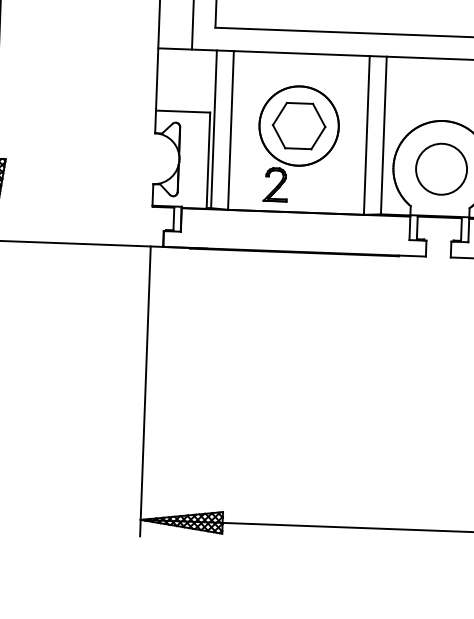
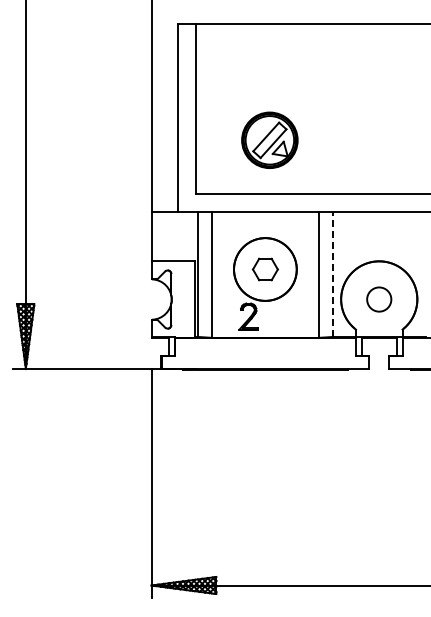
part: (299, 126) -> (265, 269), size x0.6
line: (383, 135) -> (332, 274), solid -> dashed
circle: (441, 169) -> (379, 299), size x0.6

